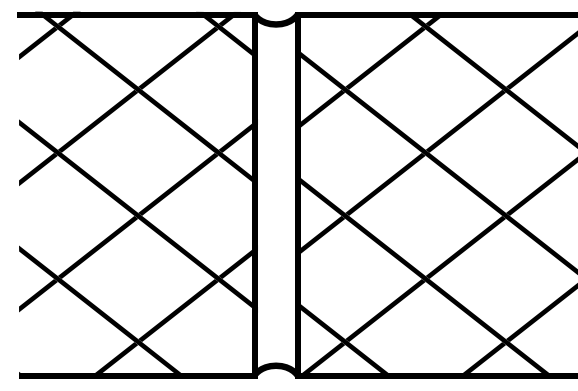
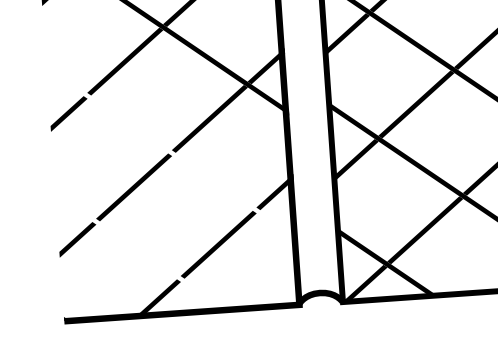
fill: (138, 215) -> (172, 152), removed
fill: (101, 310) -> (141, 250), removed

